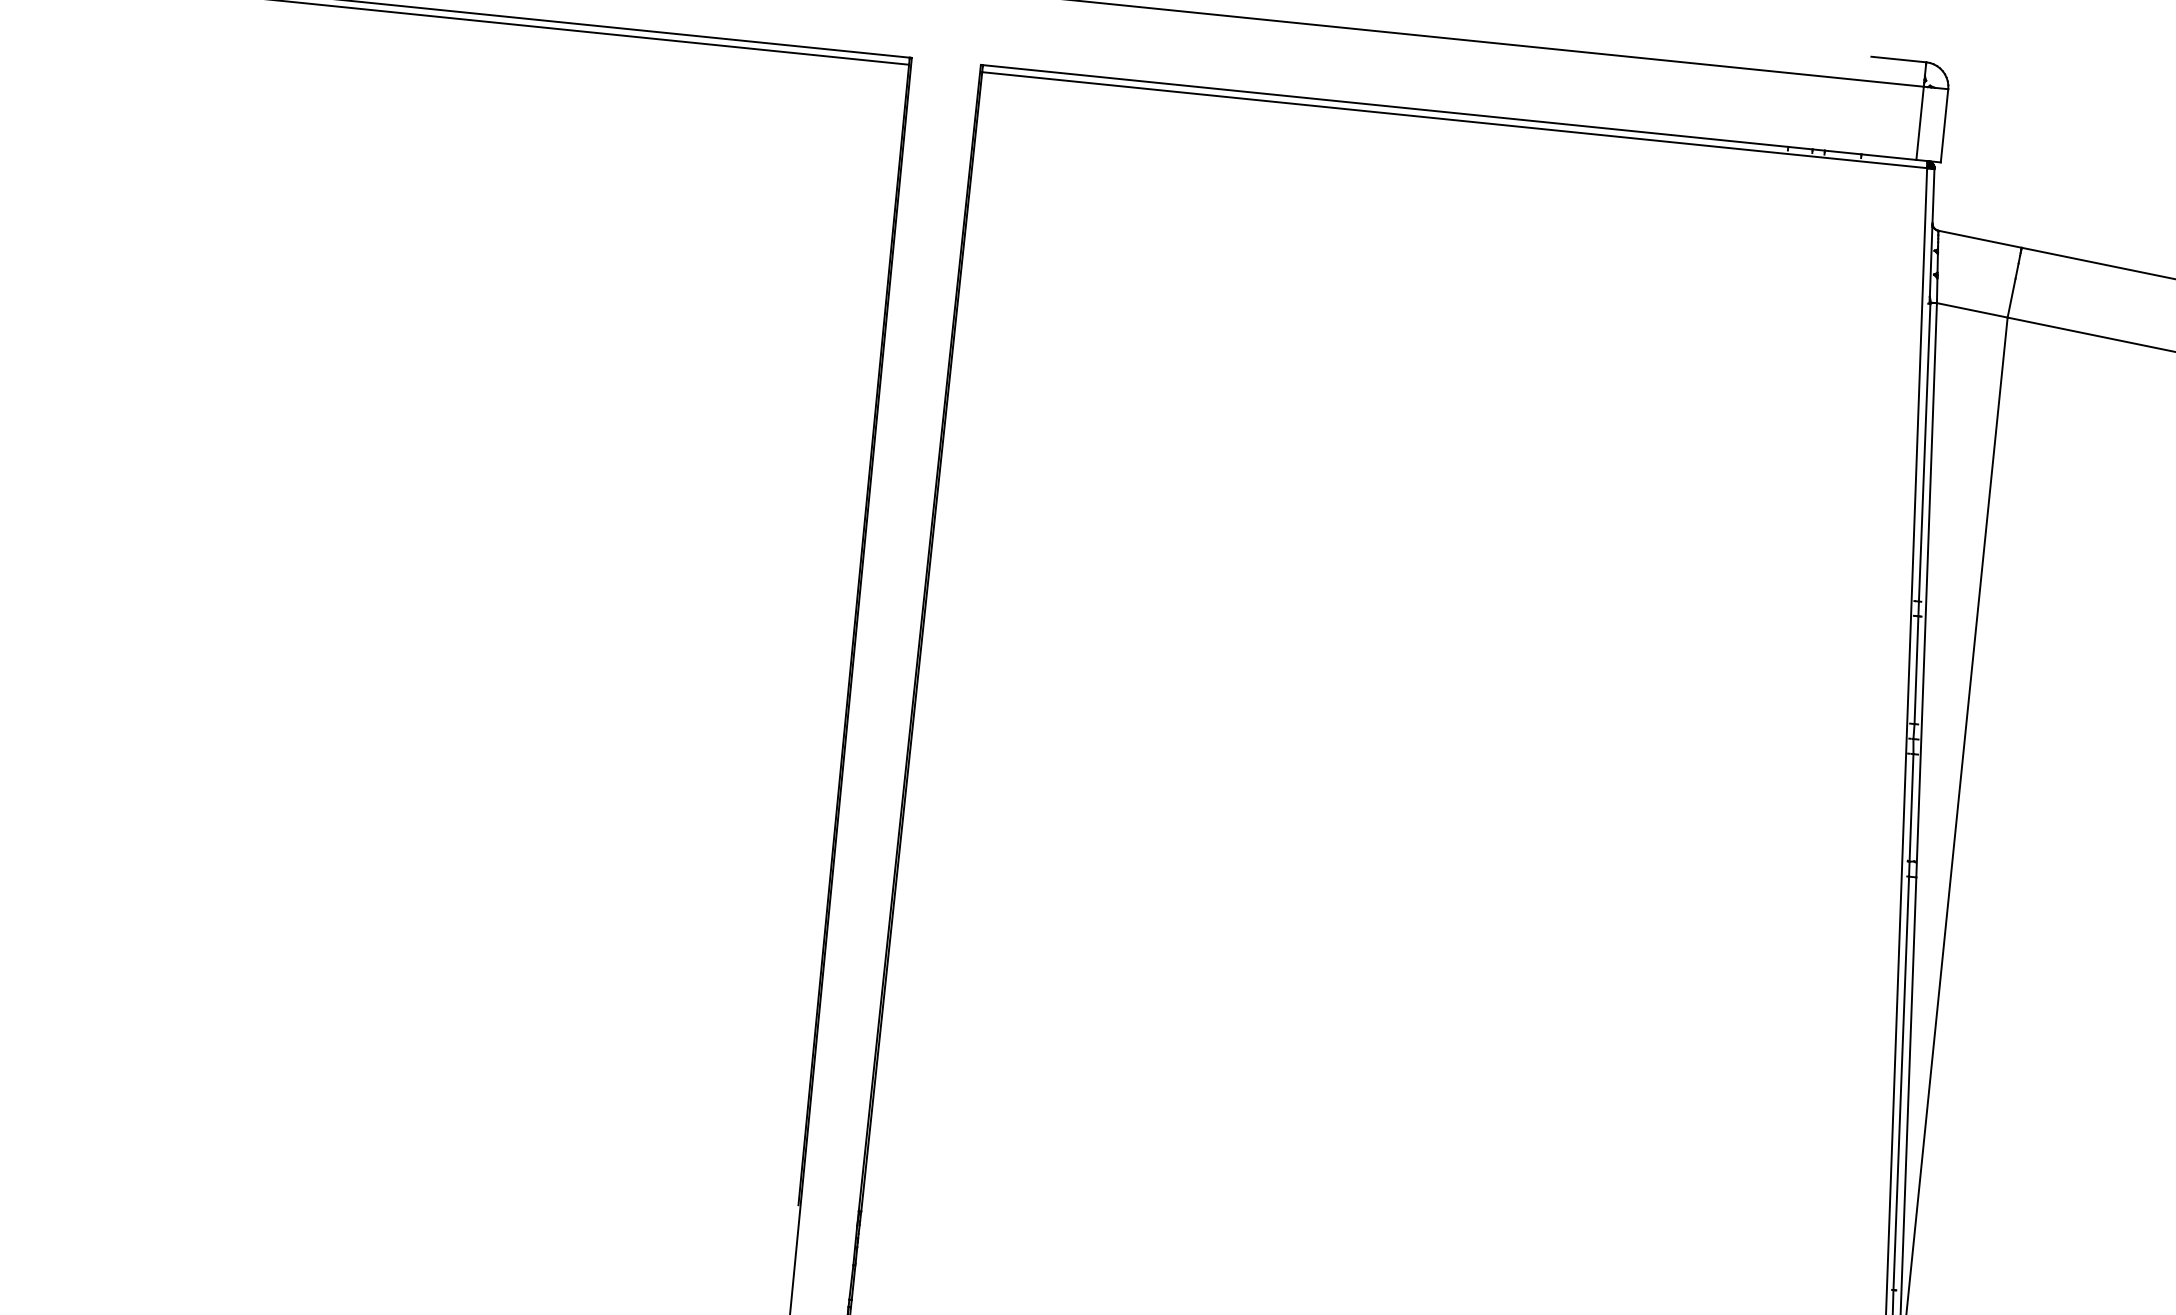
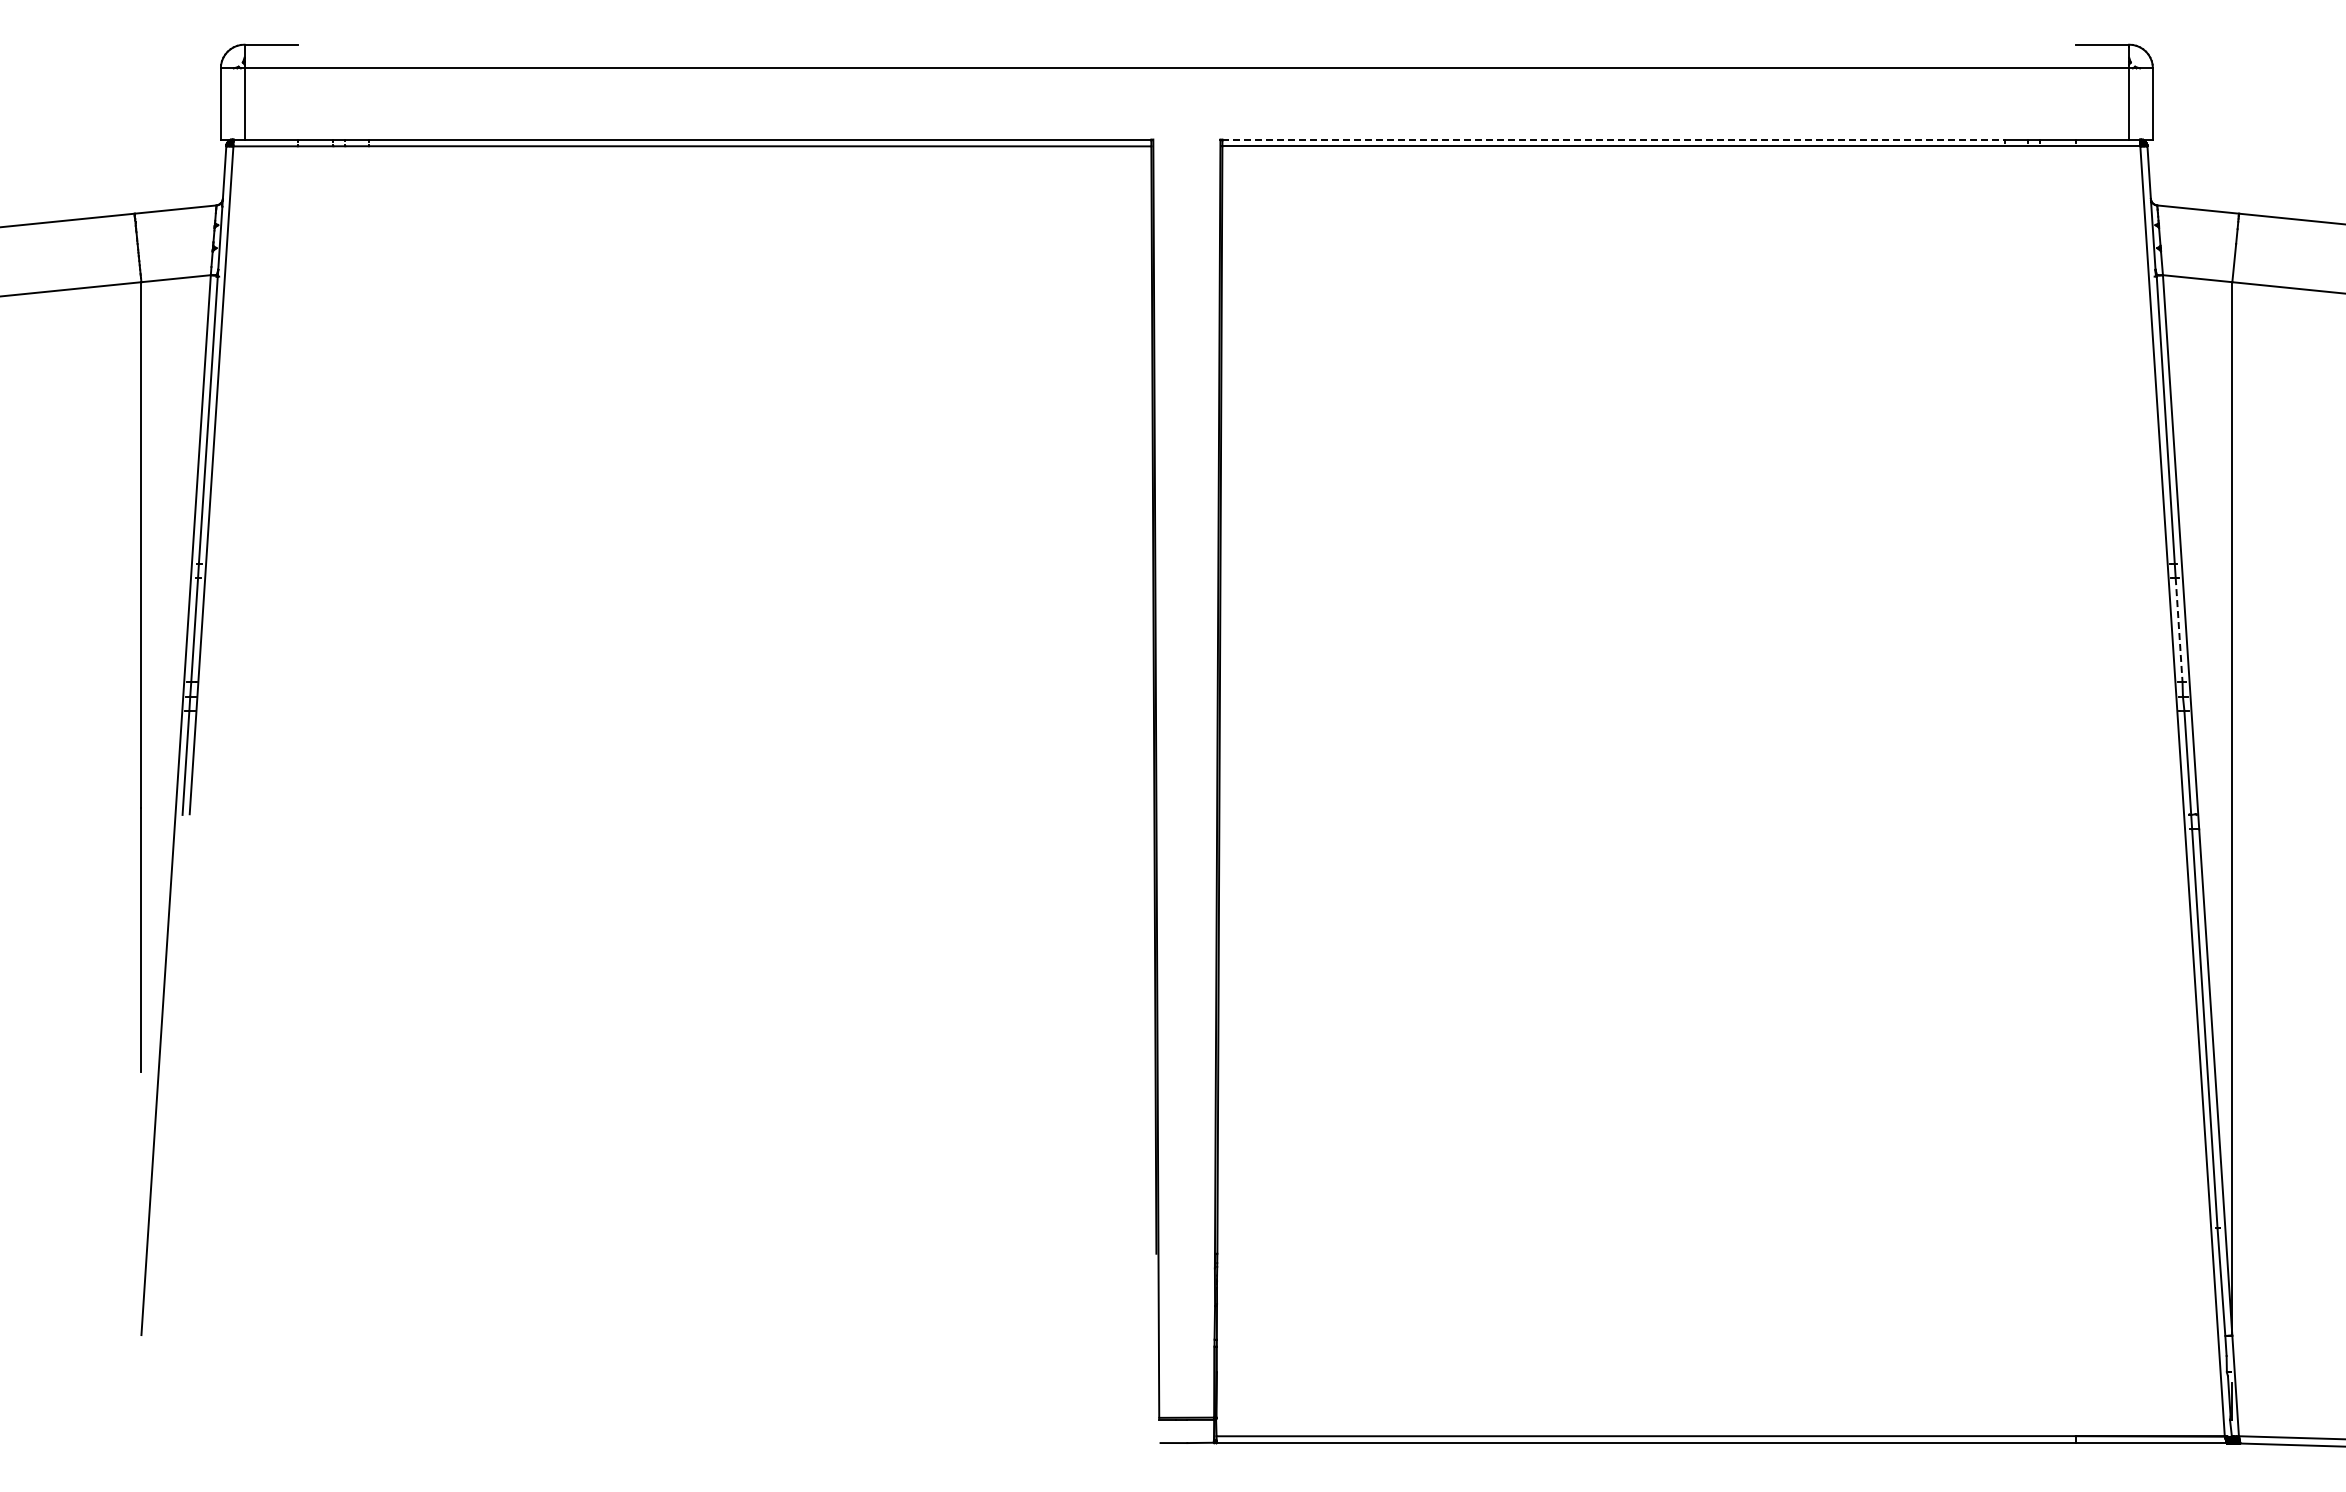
line: (1386, 106) -> (1614, 139), solid -> dashed
line: (1916, 670) -> (2179, 630), solid -> dashed

